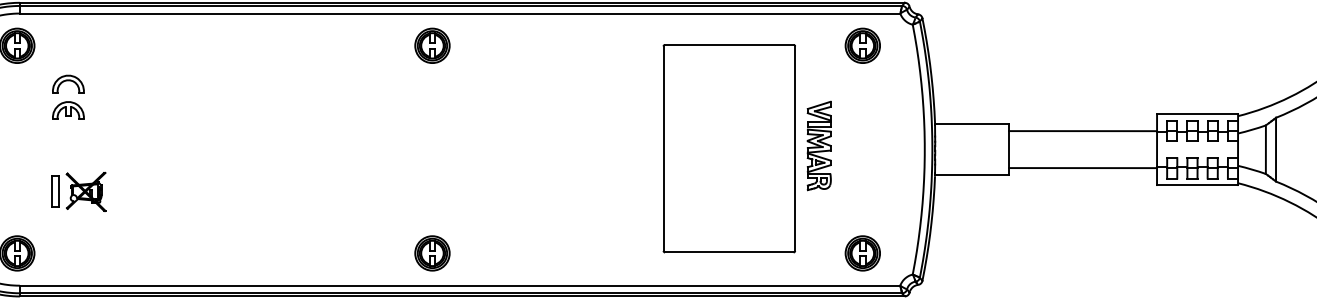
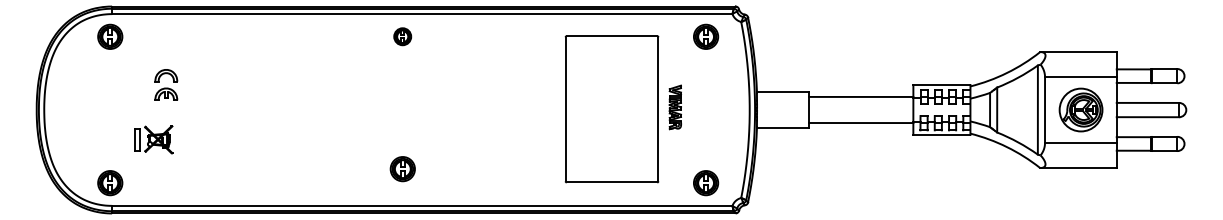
part: (432, 45) -> (402, 36), size x0.7
part: (68, 96) -> (166, 84), moved
part: (819, 146) -> (675, 107), size x0.7
part: (432, 253) -> (402, 169), moved

